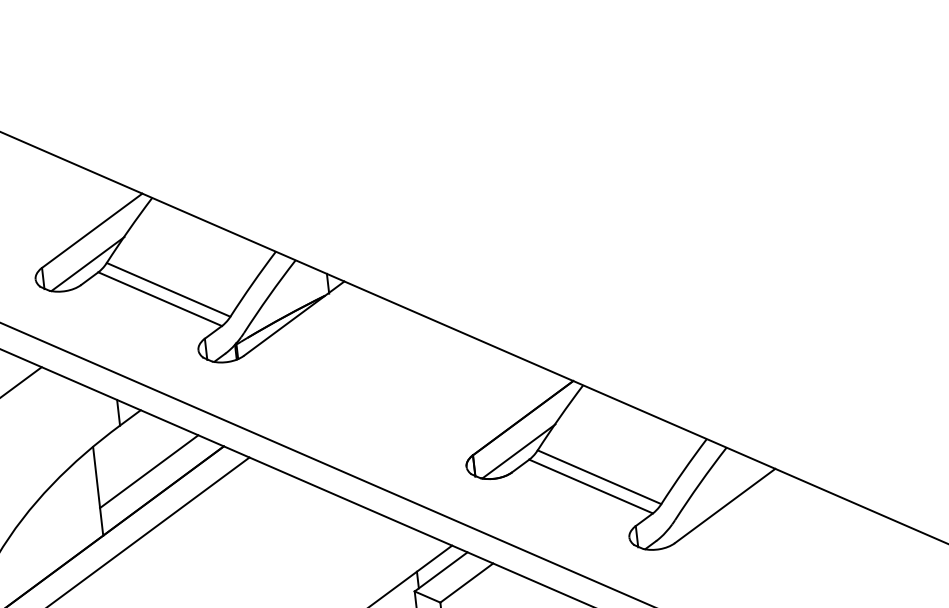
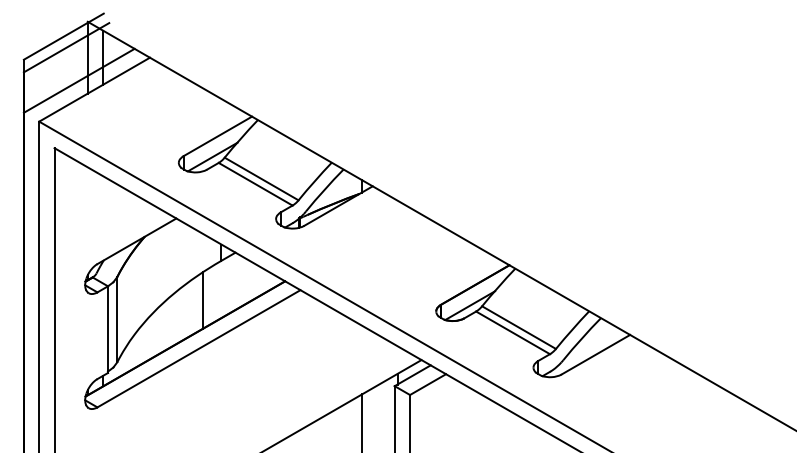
line: (147, 471) -> (235, 291), removed

